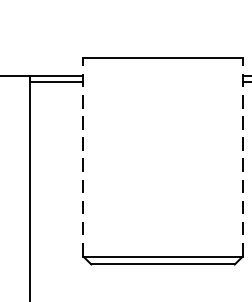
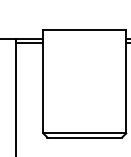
line: (83, 156) -> (43, 81), dashed -> solid
line: (243, 156) -> (126, 81), dashed -> solid

